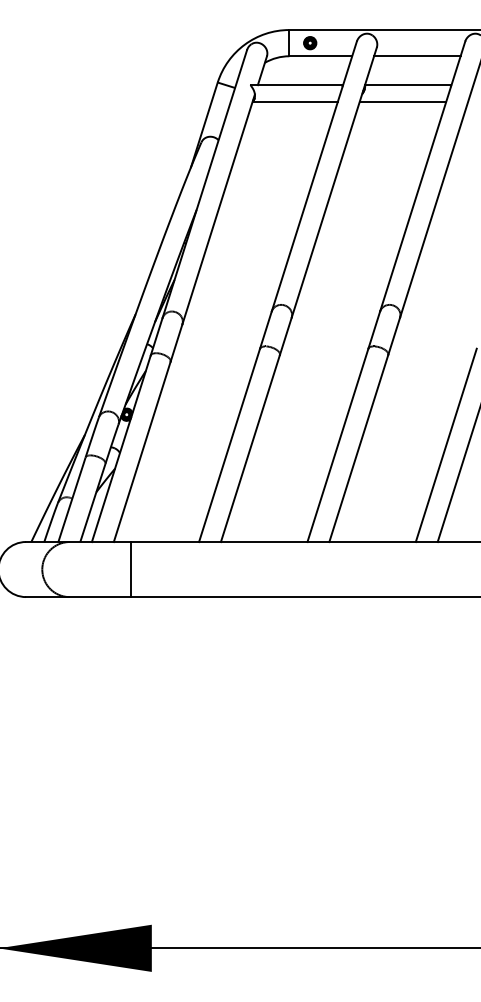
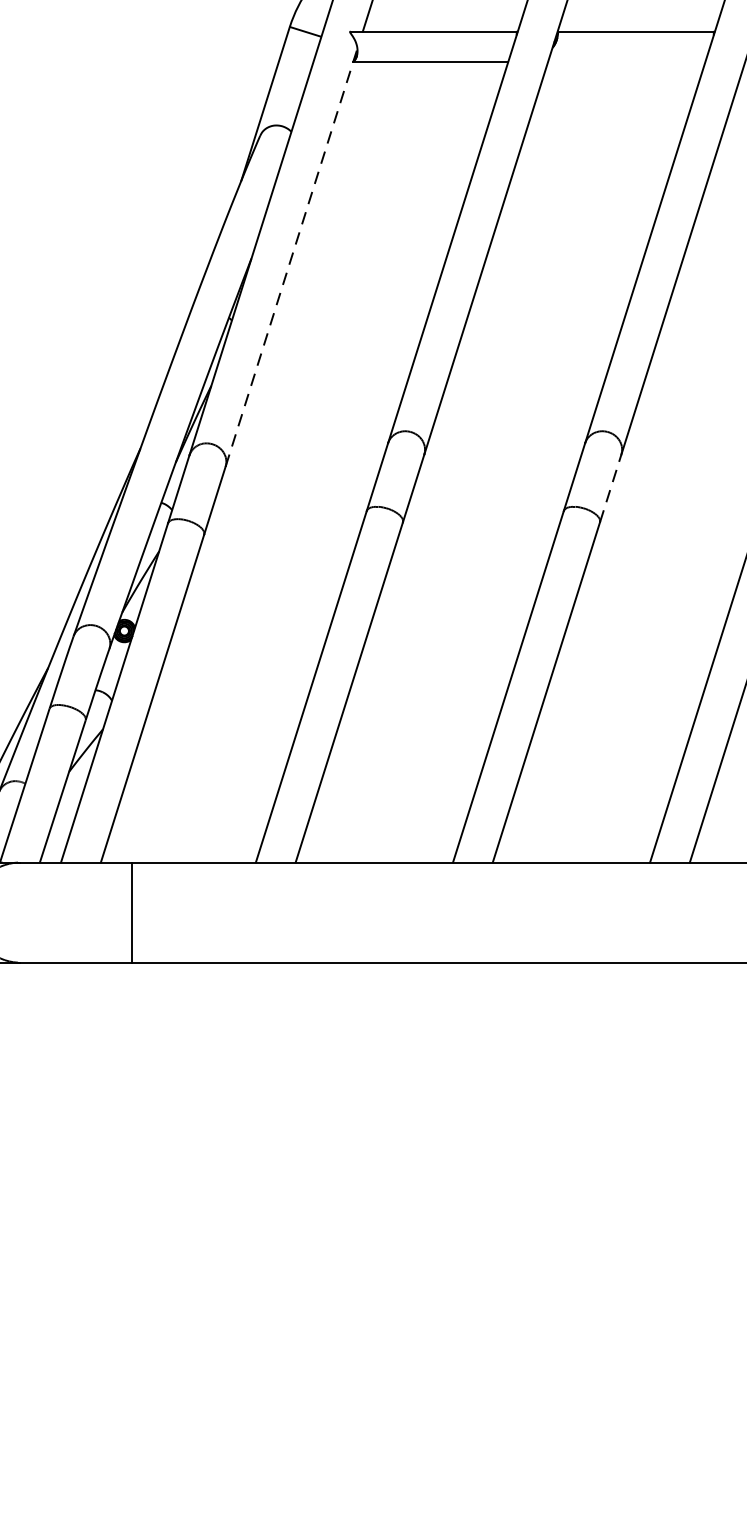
line: (402, 101) -> (625, 61), removed
line: (218, 209) -> (291, 257), solid -> dashed
line: (394, 336) -> (611, 488), solid -> dashed

